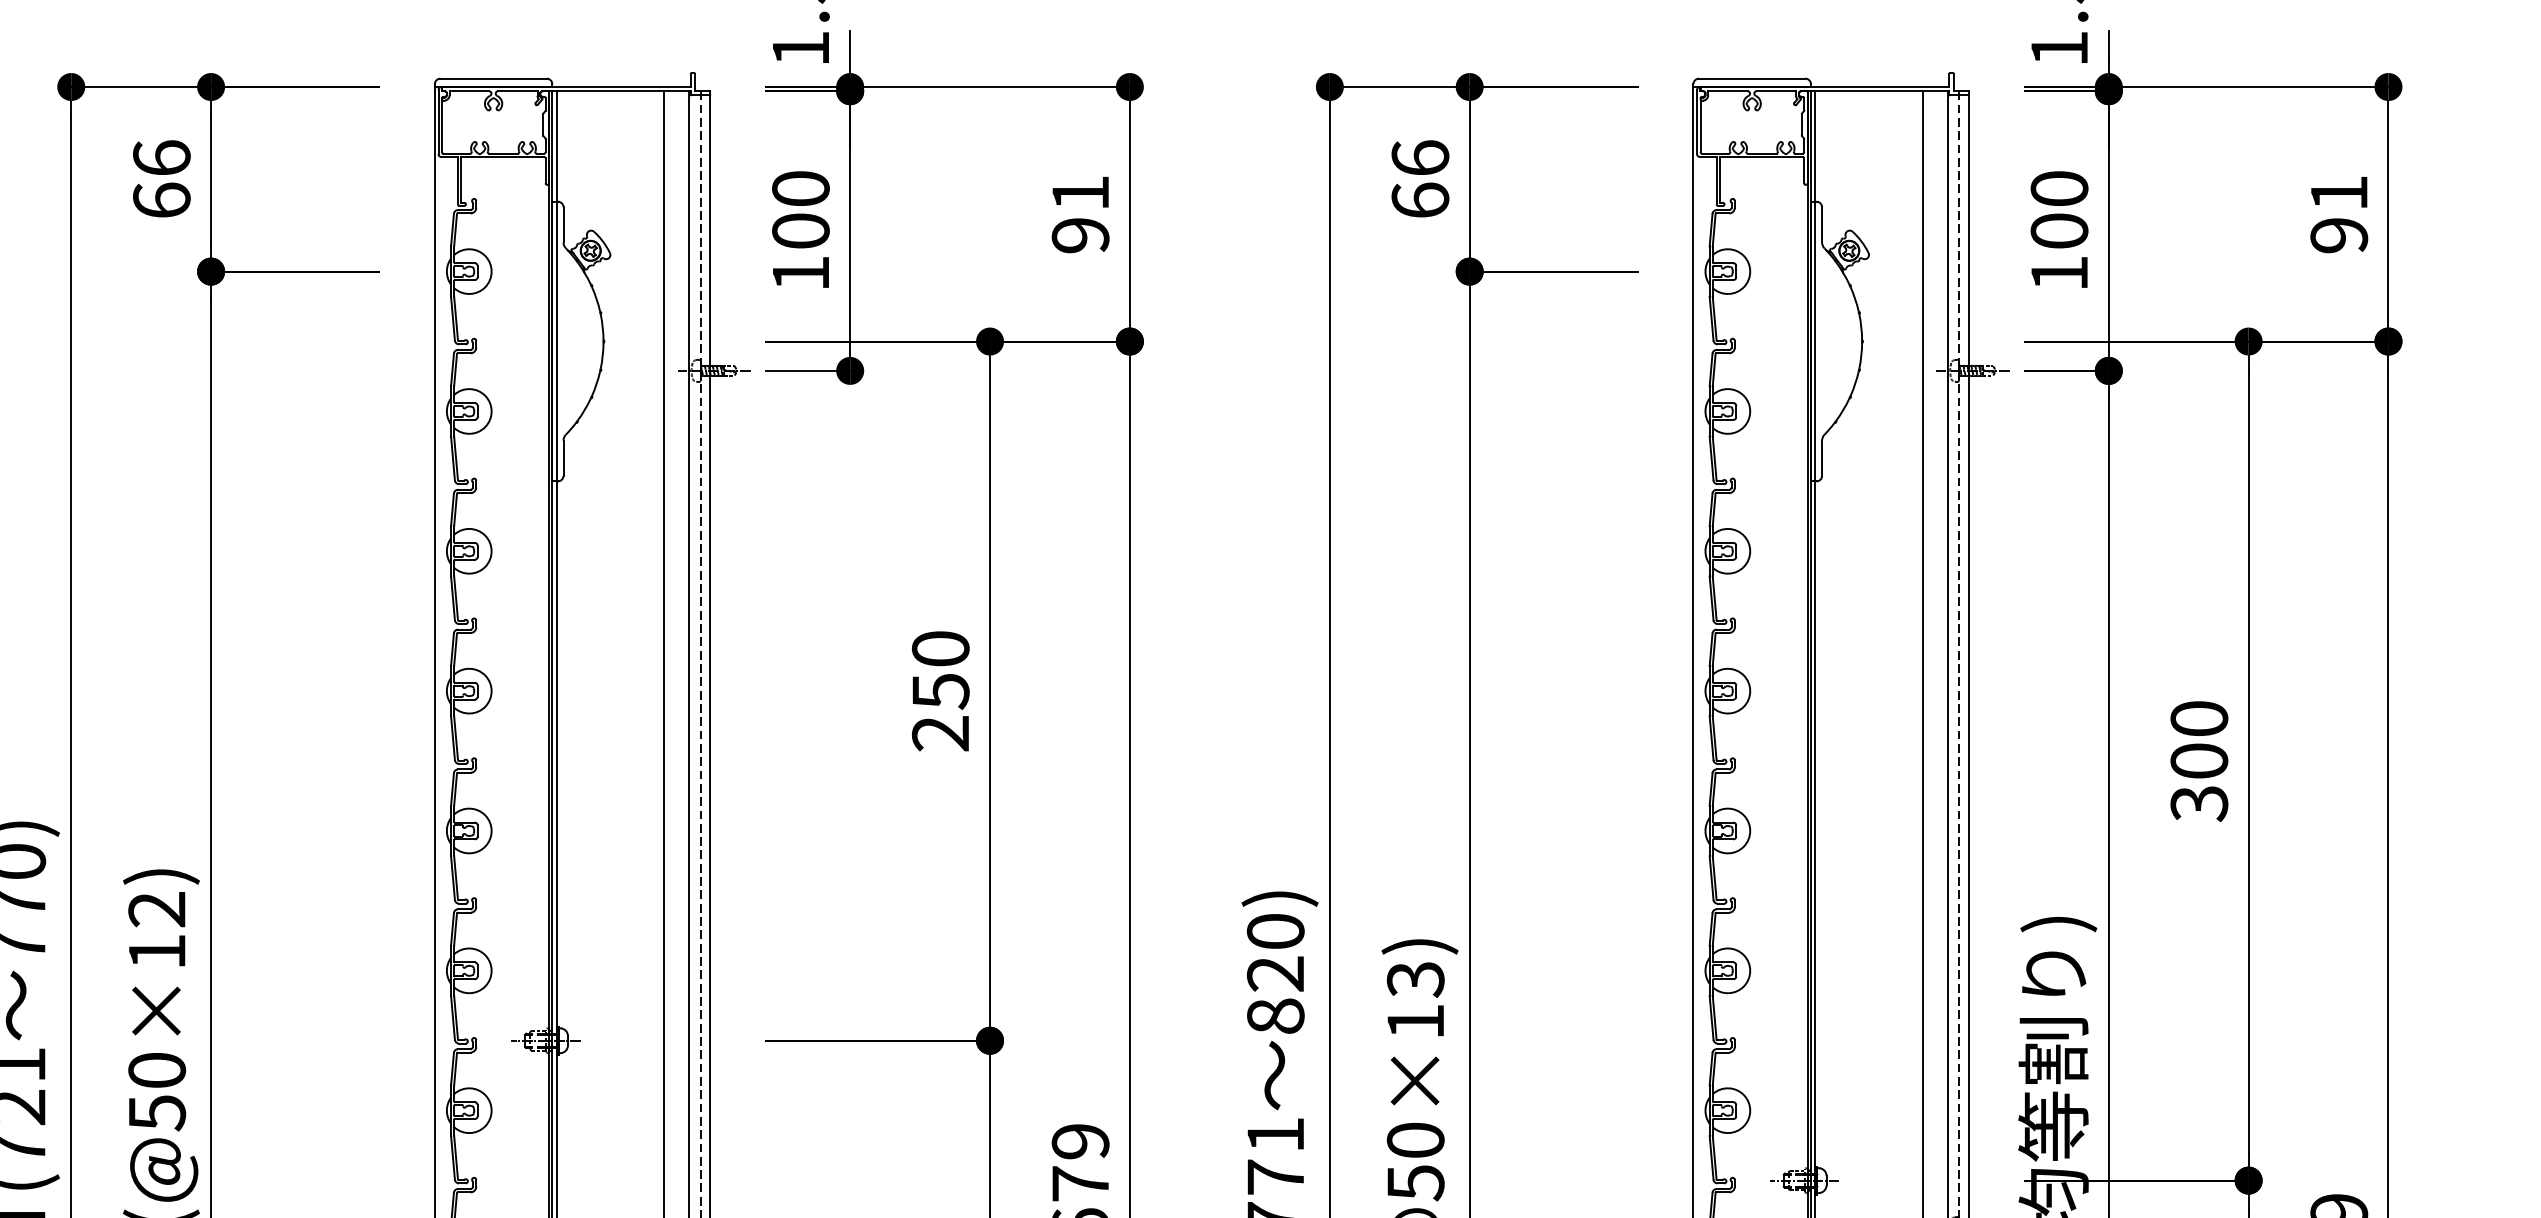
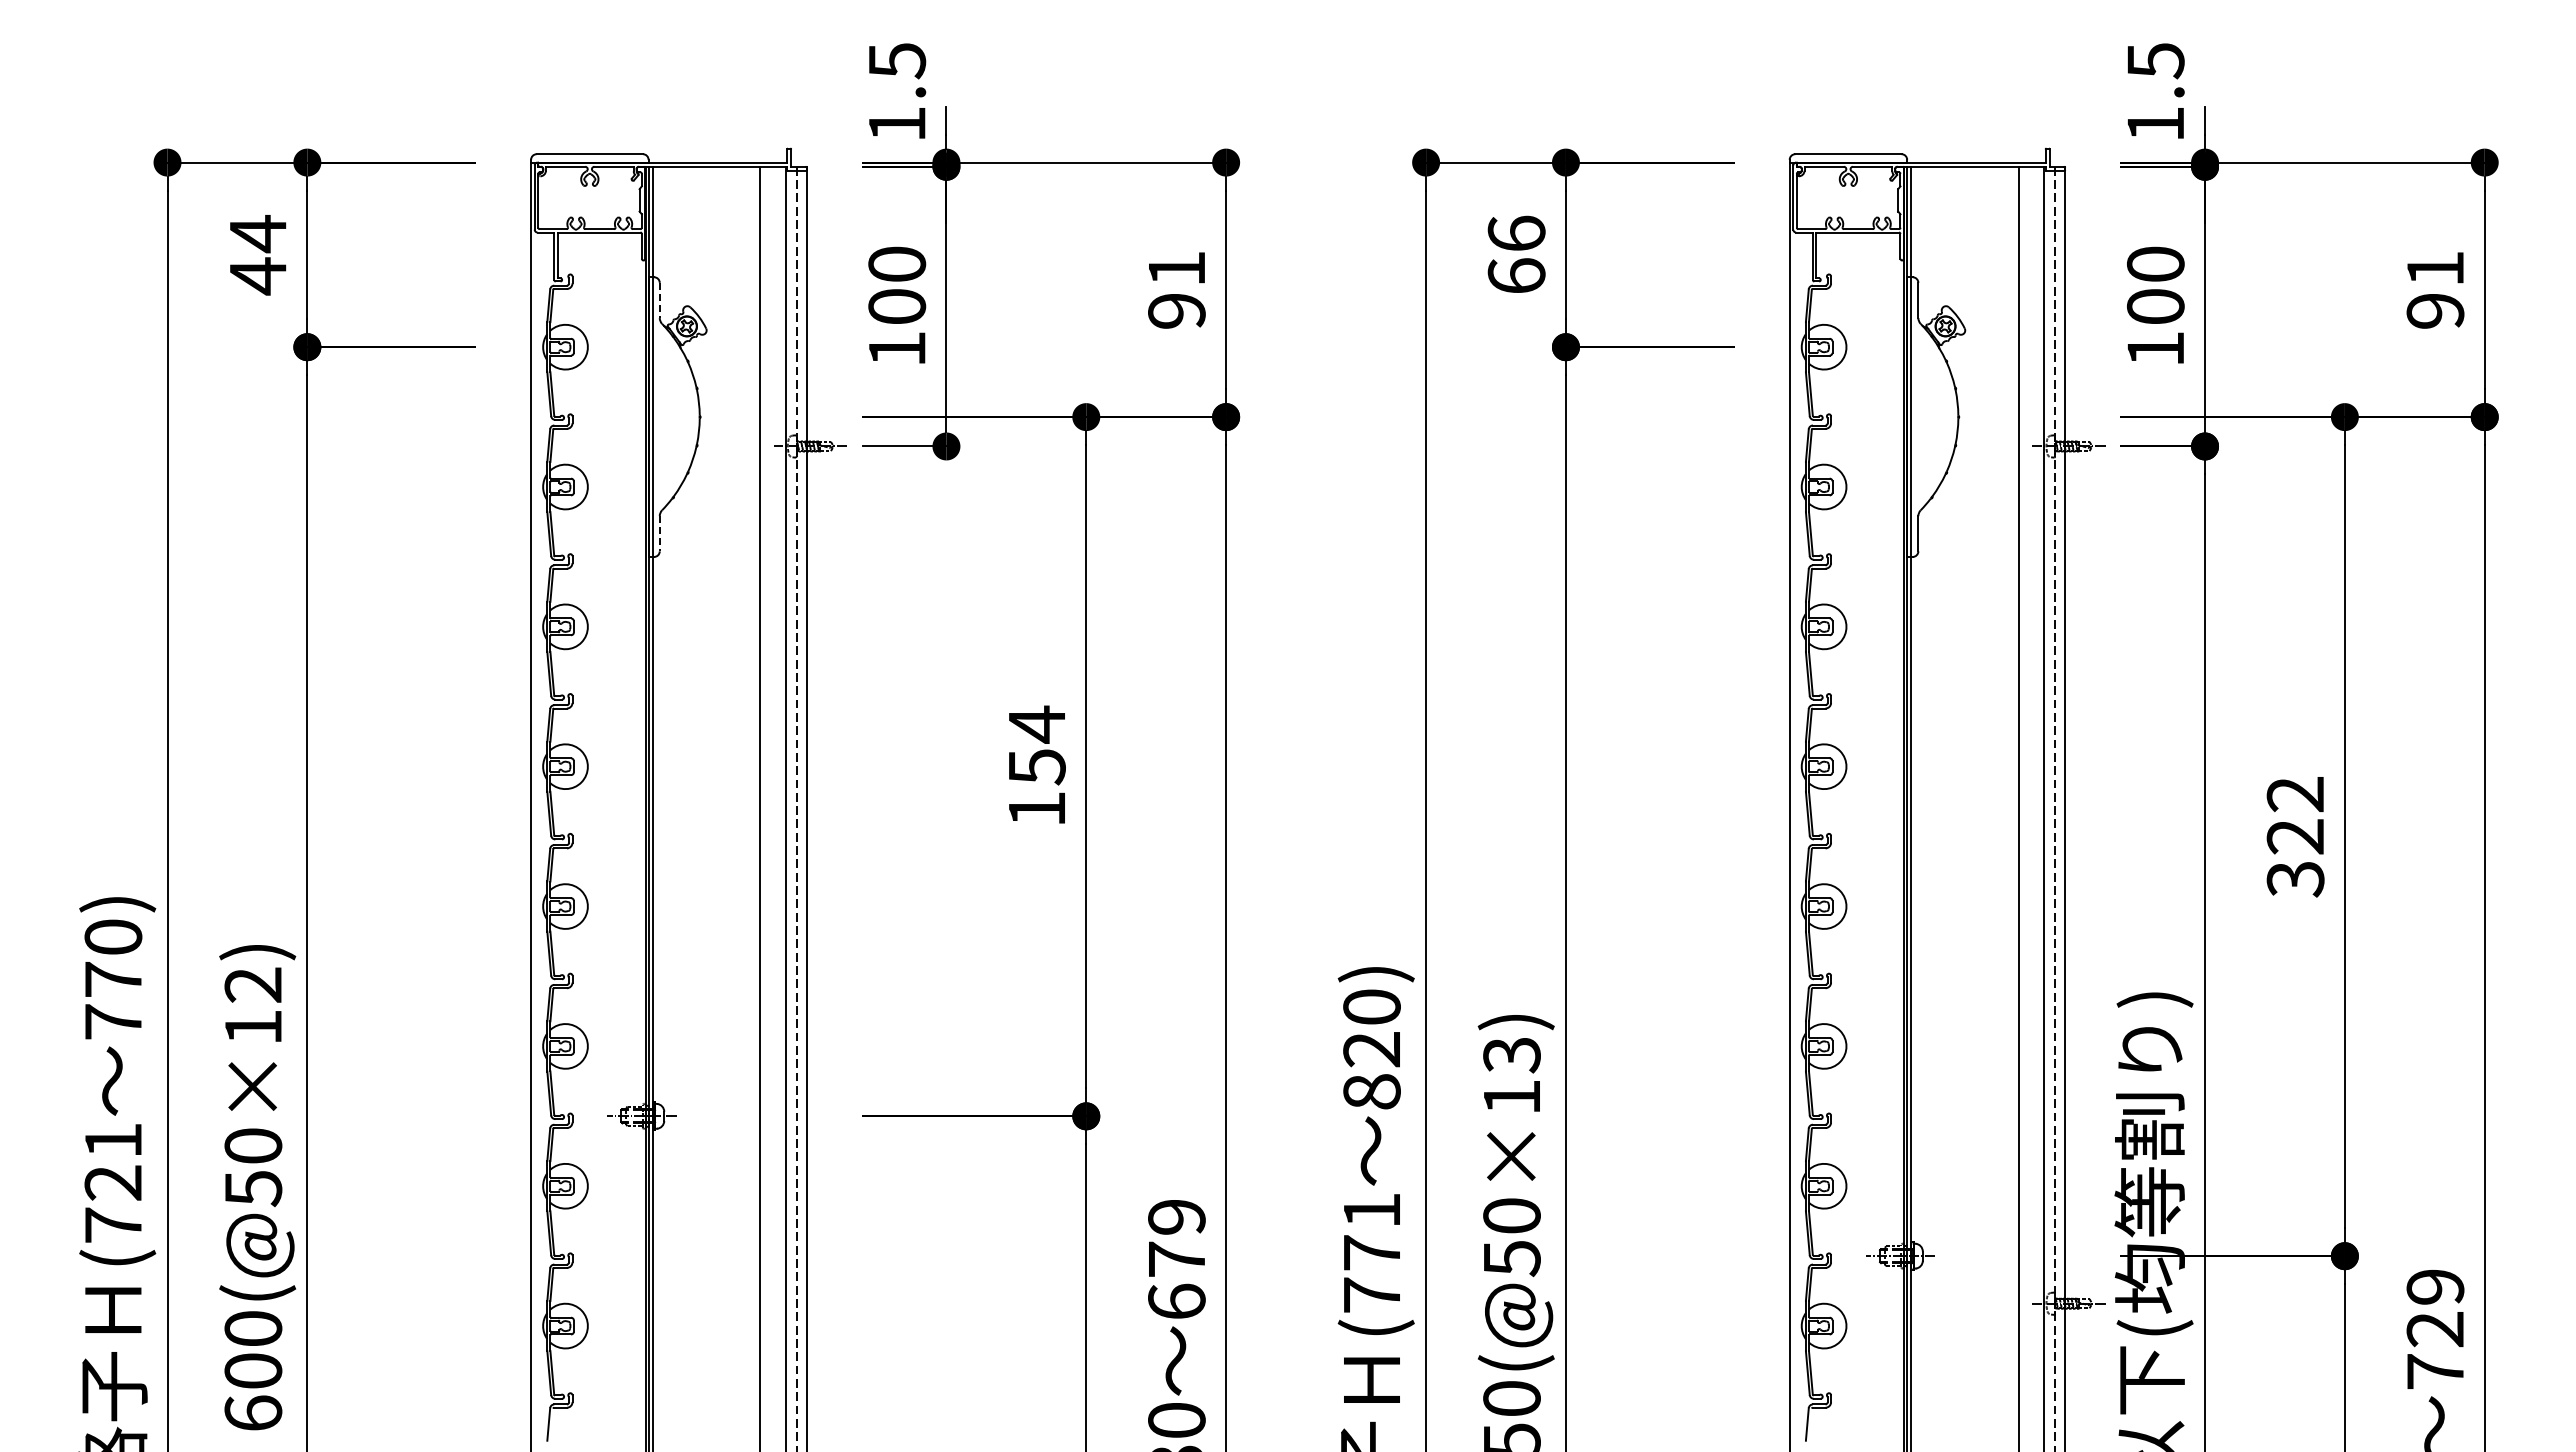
text: (162, 179) -> (258, 255), 66 -> 44
line: (563, 224) -> (659, 300), solid -> dashed
line: (563, 457) -> (659, 533), solid -> dashed
text: (940, 689) -> (1036, 765), 250 -> 154
text: (2199, 739) -> (2295, 815), 300 -> 322

